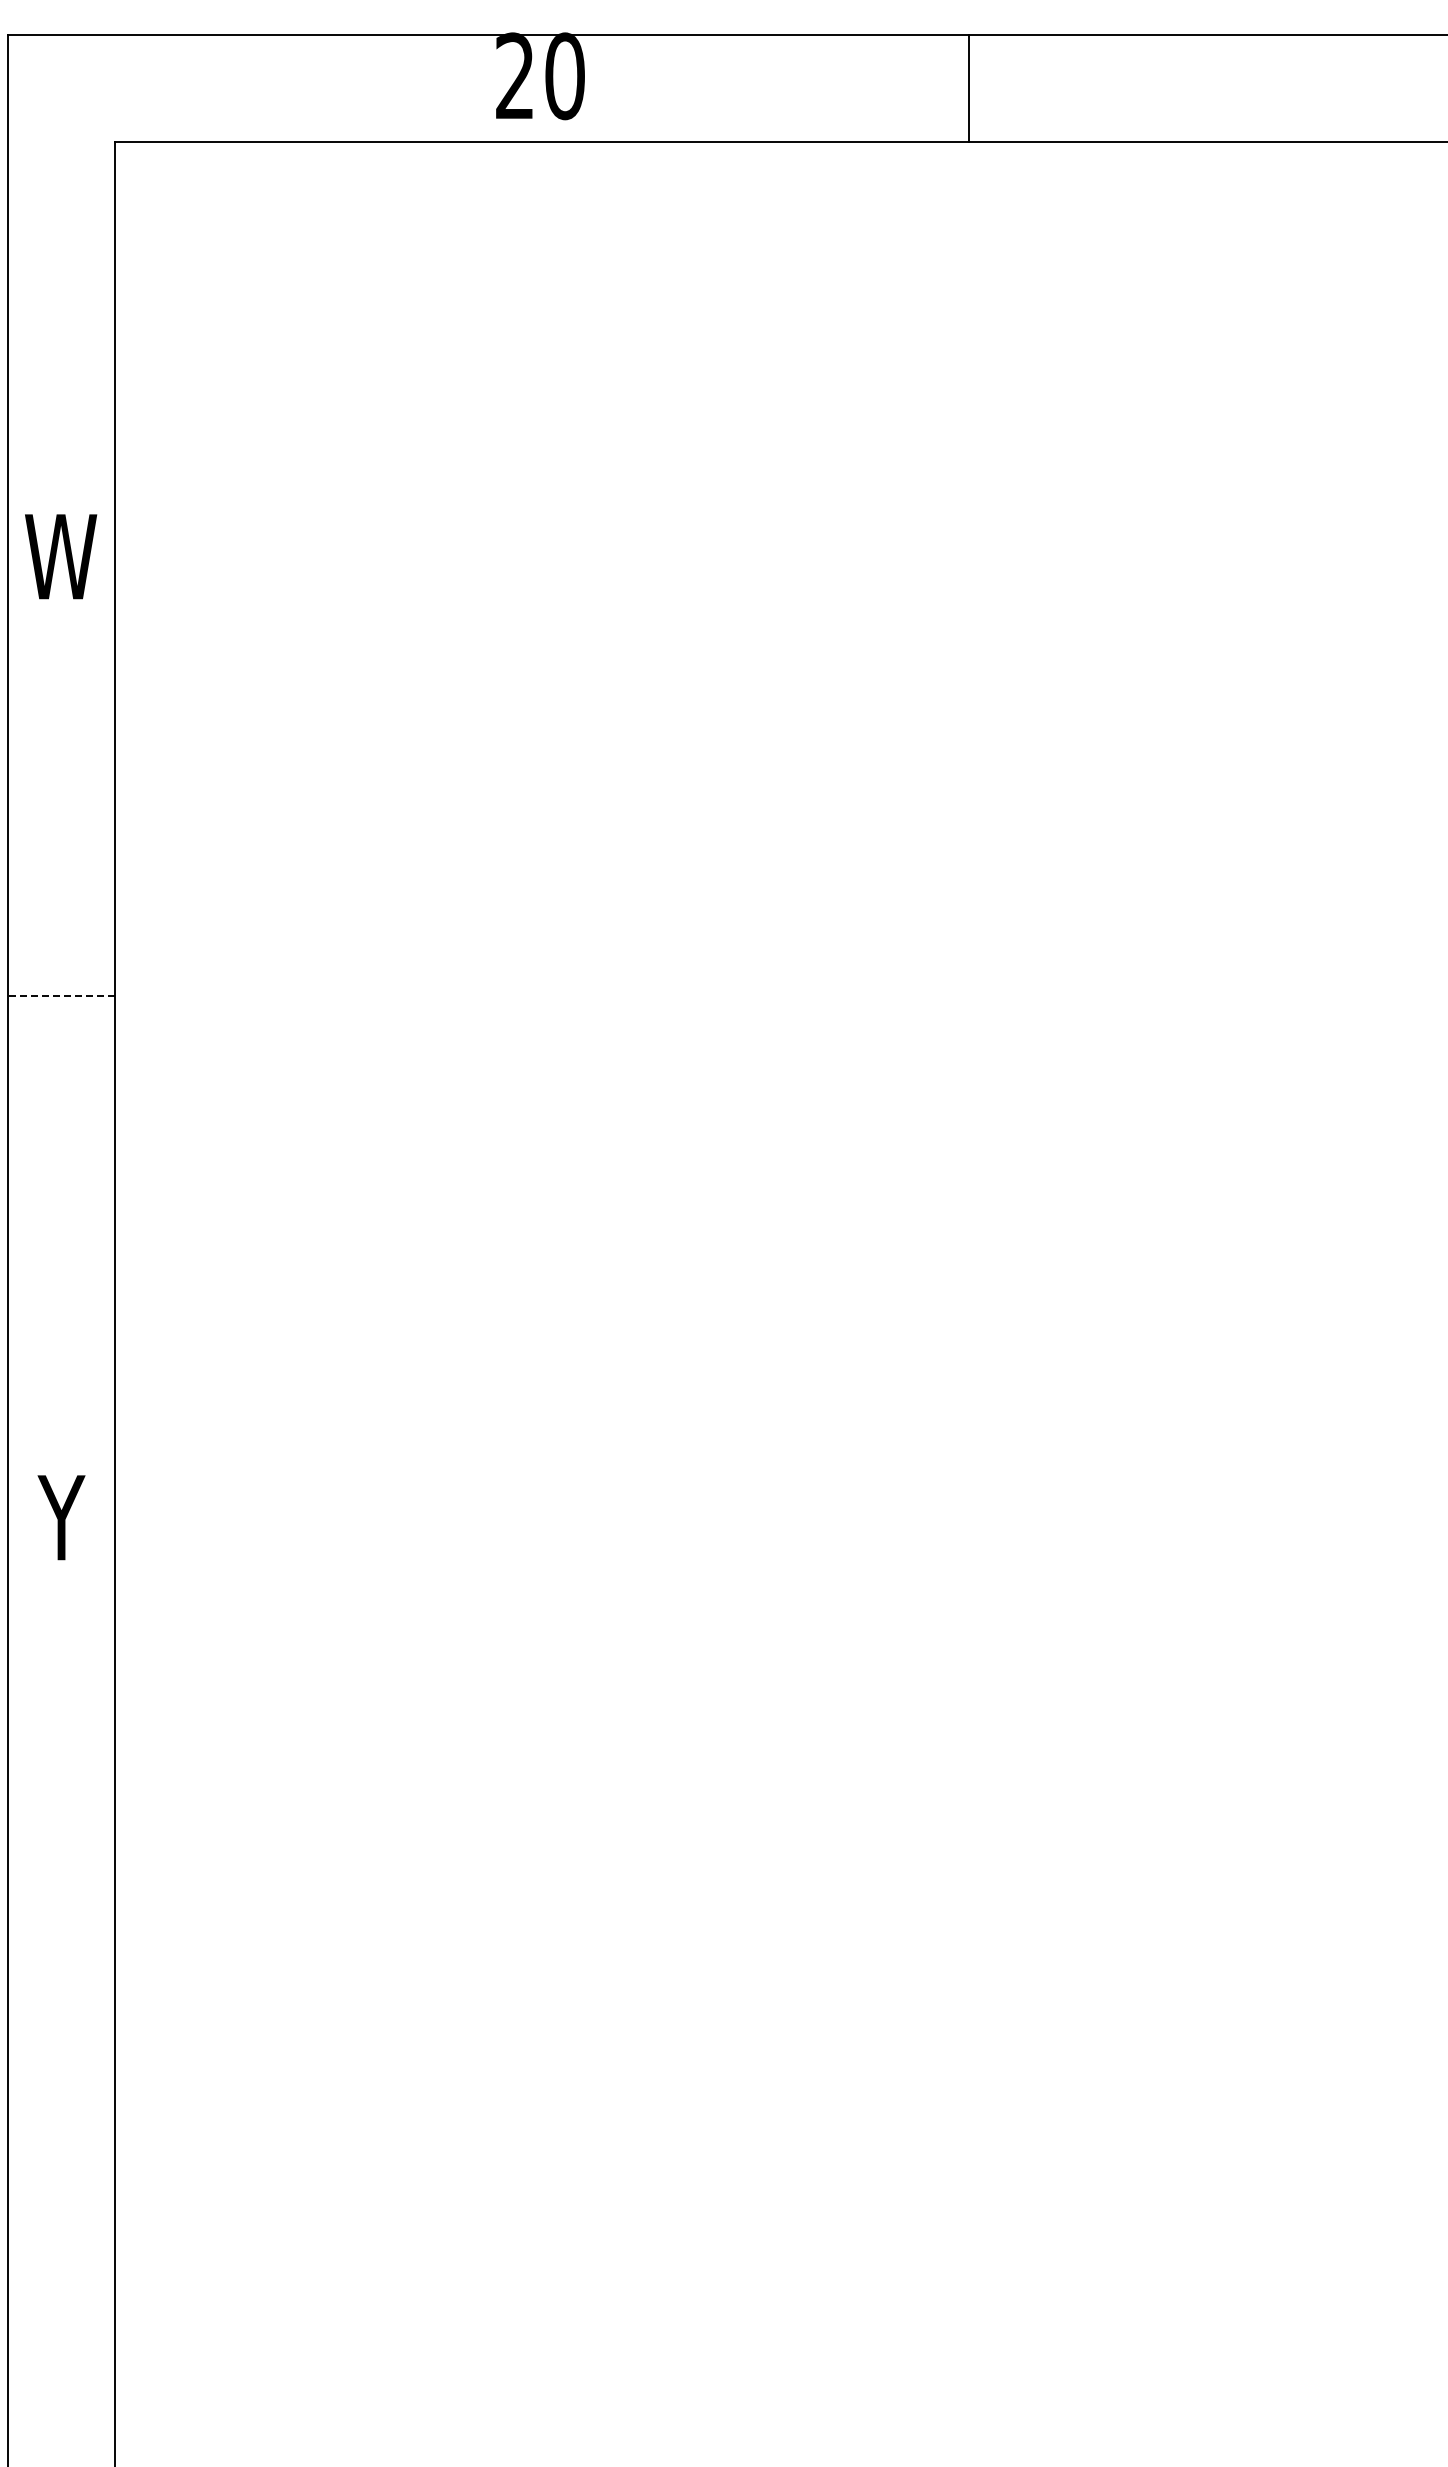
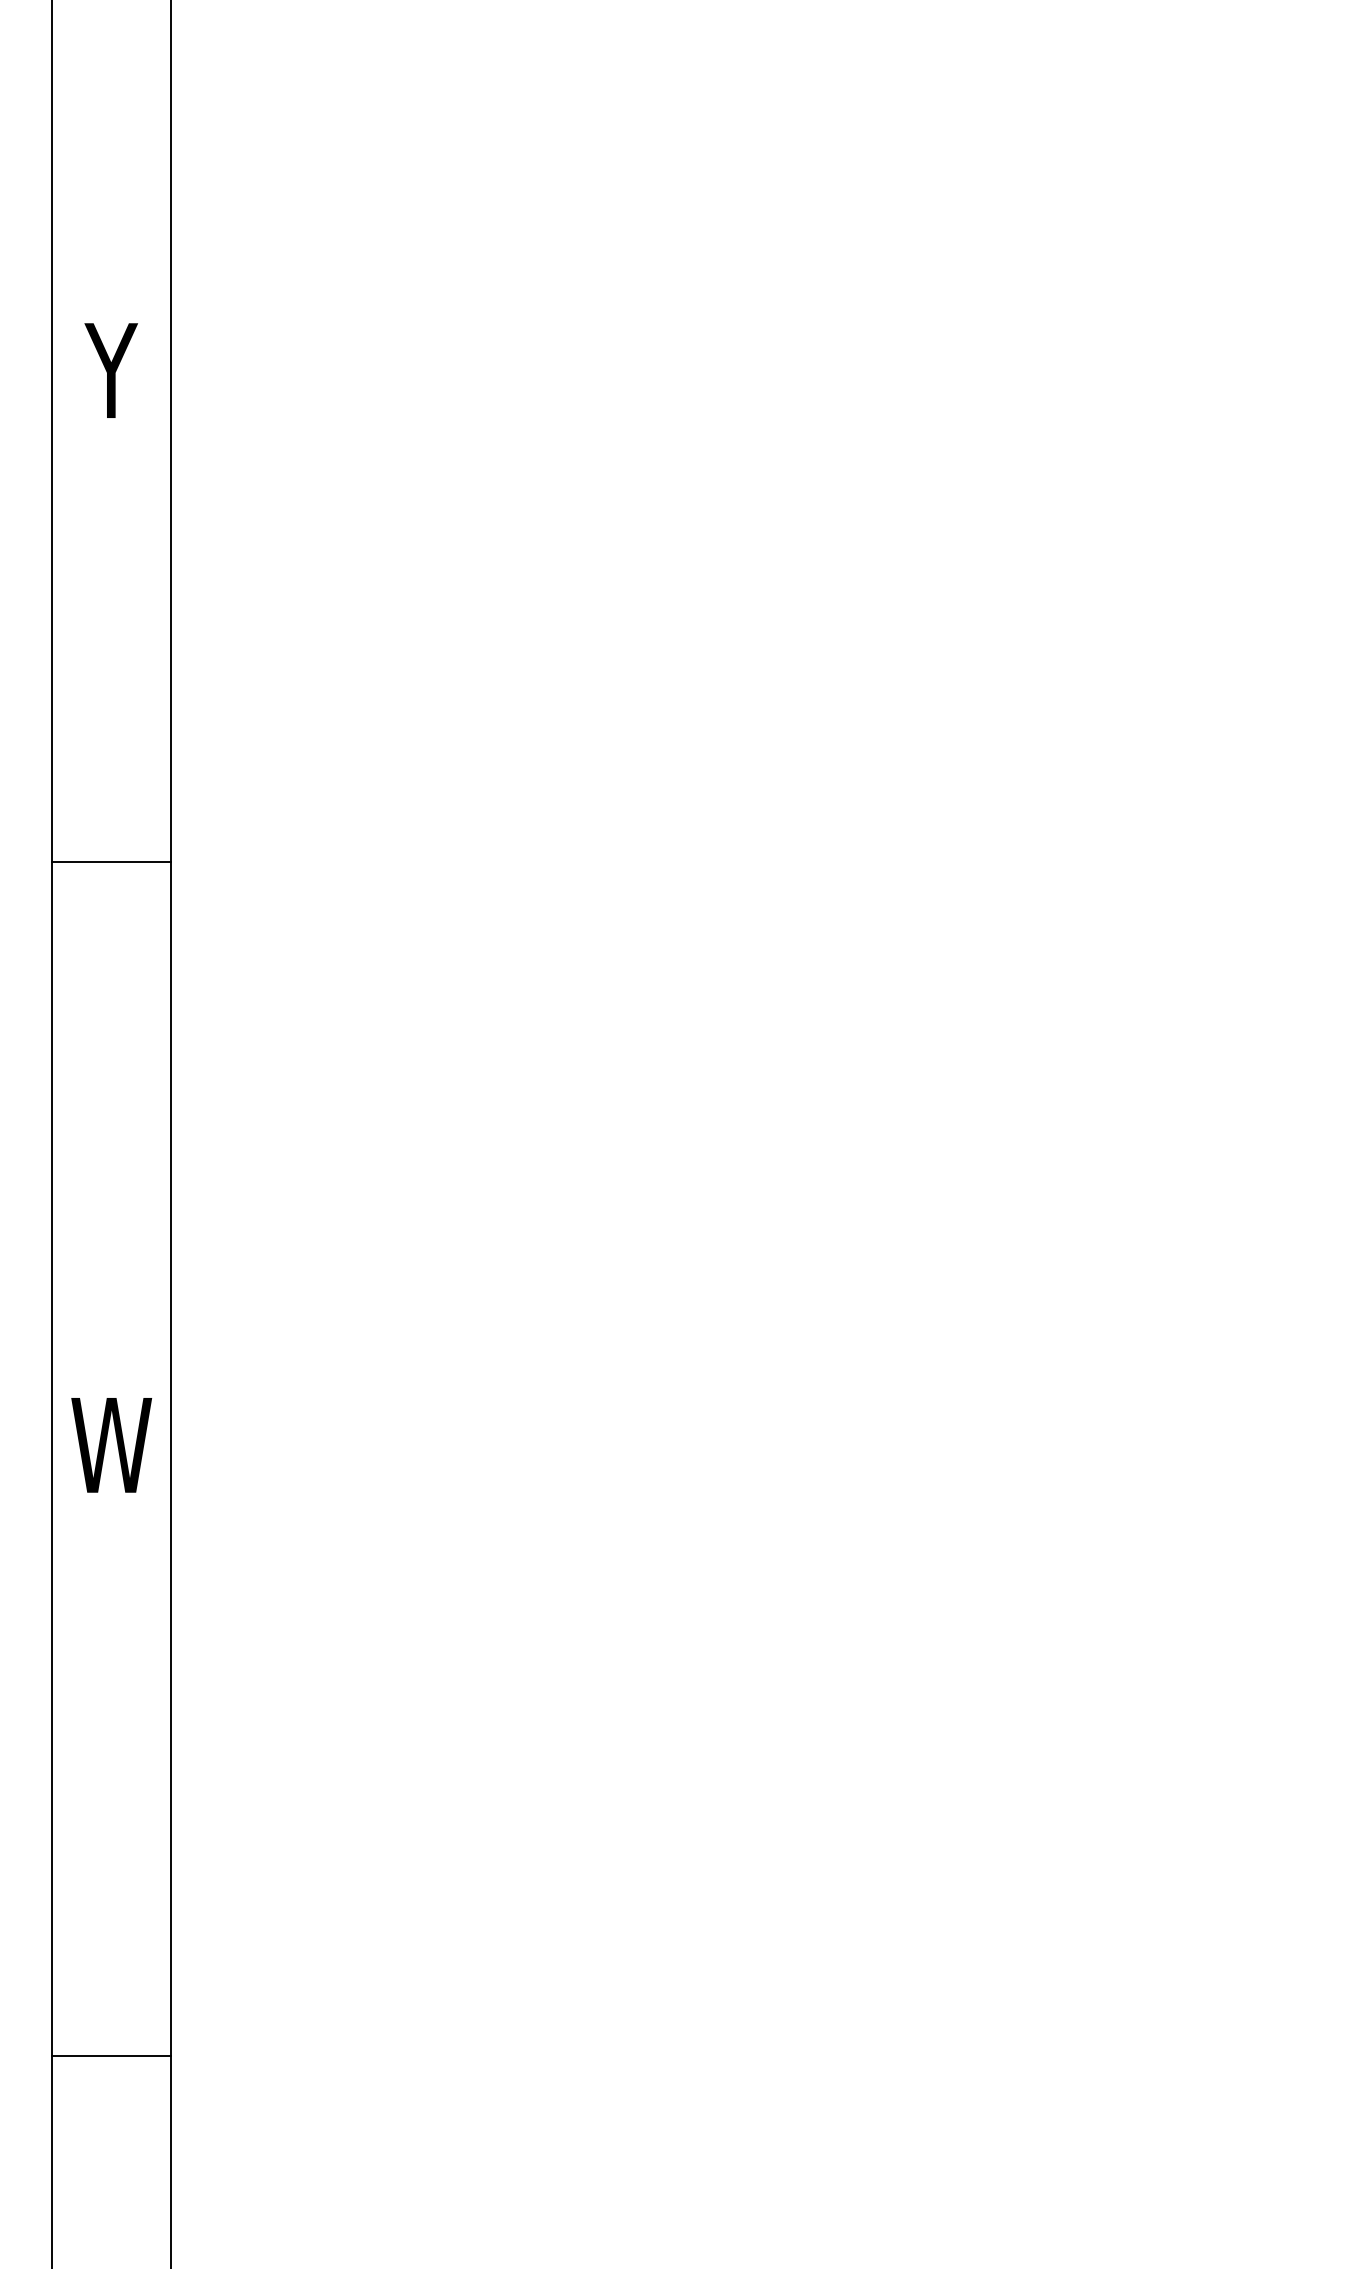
text: (61, 556) -> (111, 370), W -> Y
line: (60, 996) -> (110, 862), dashed -> solid
text: (61, 1517) -> (111, 1445), Y -> W
line: (61, 2063) -> (111, 2055), added

